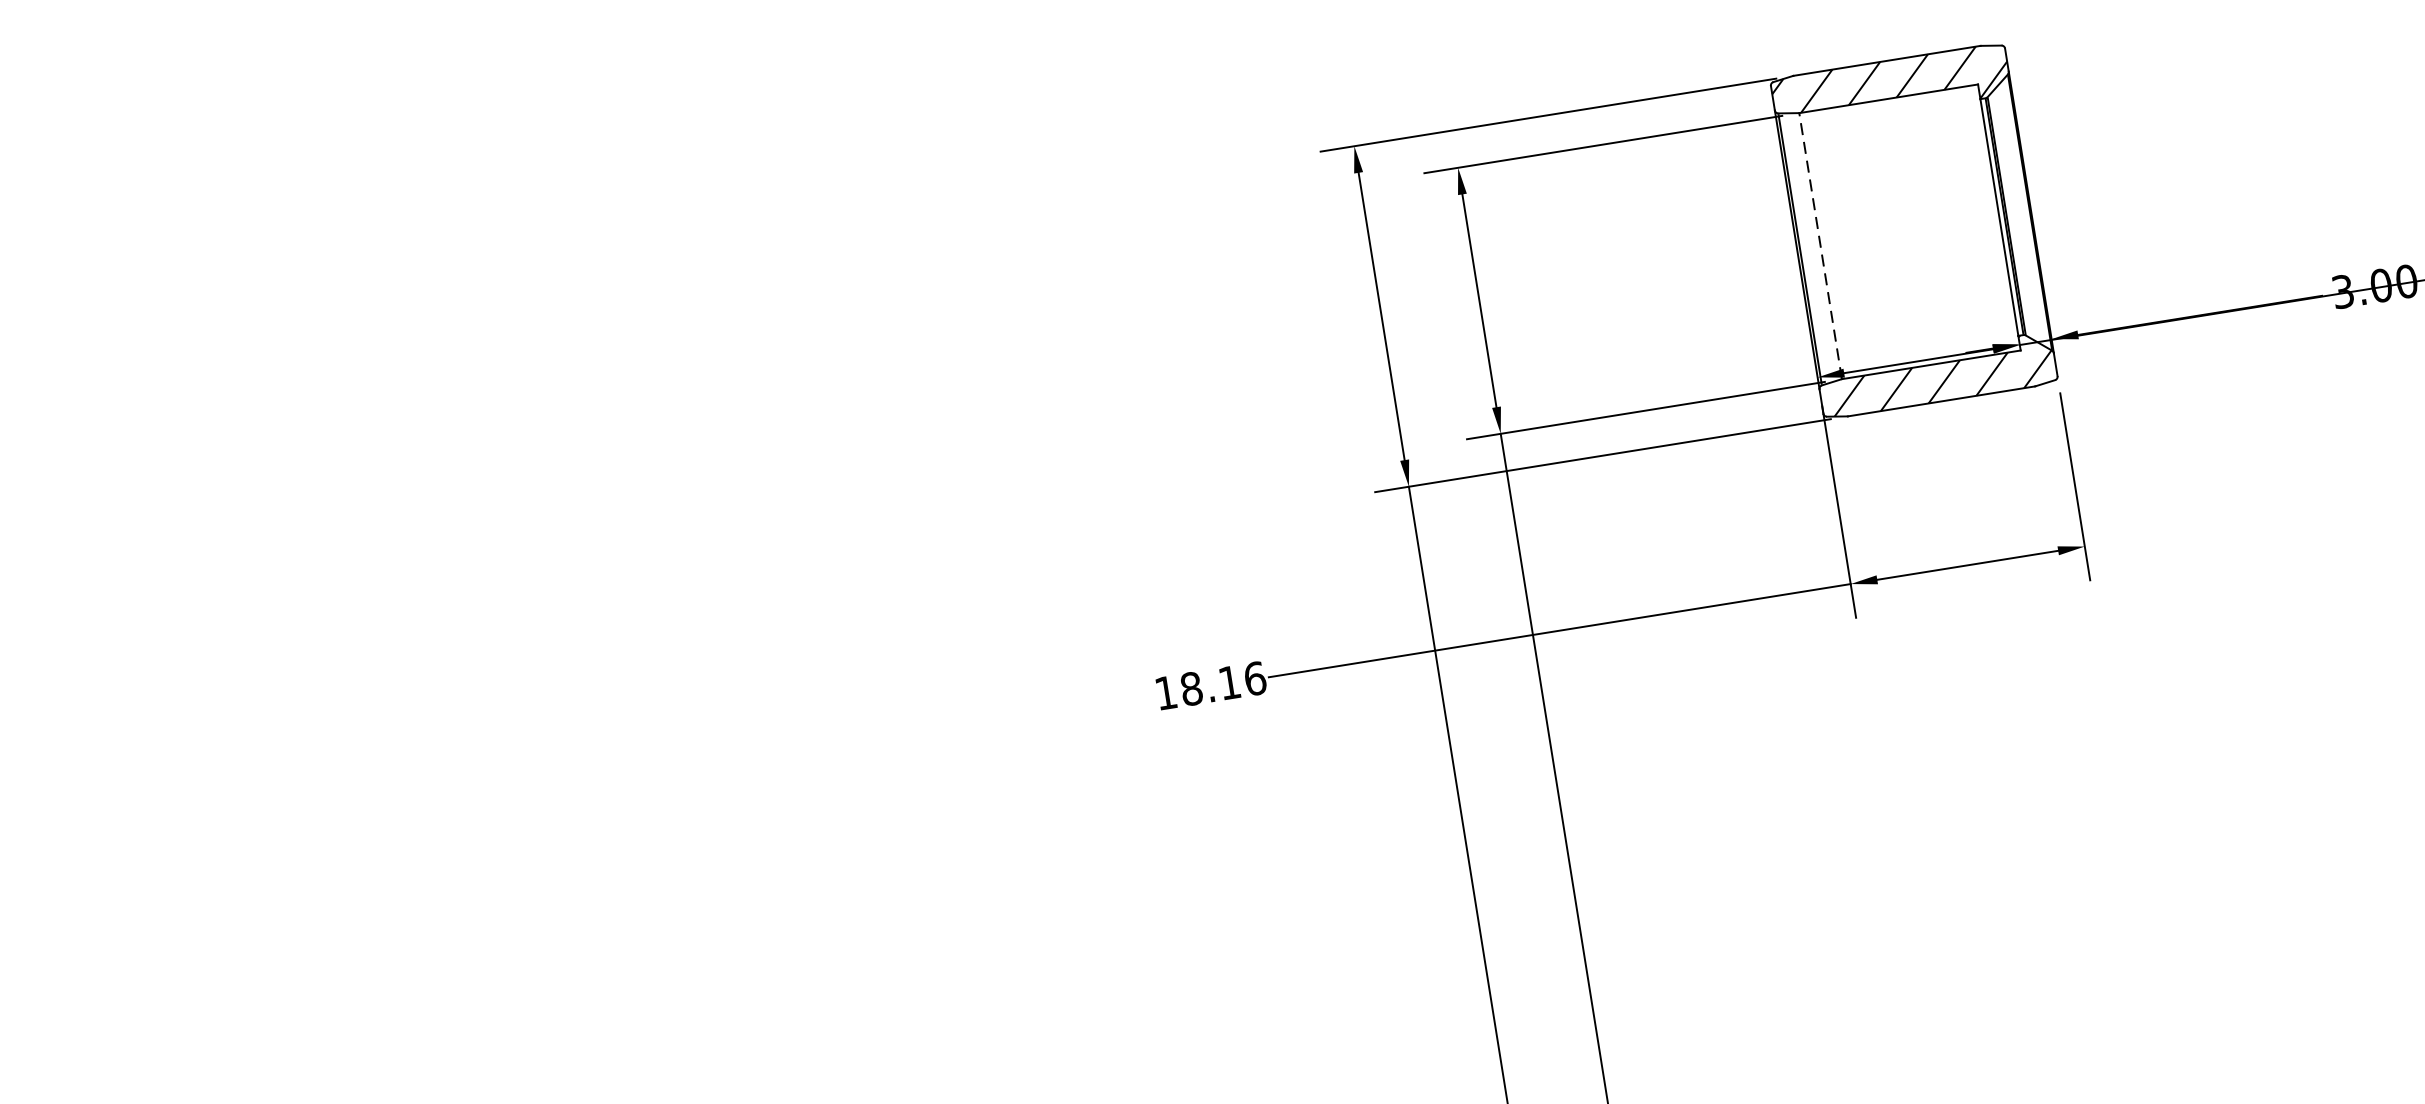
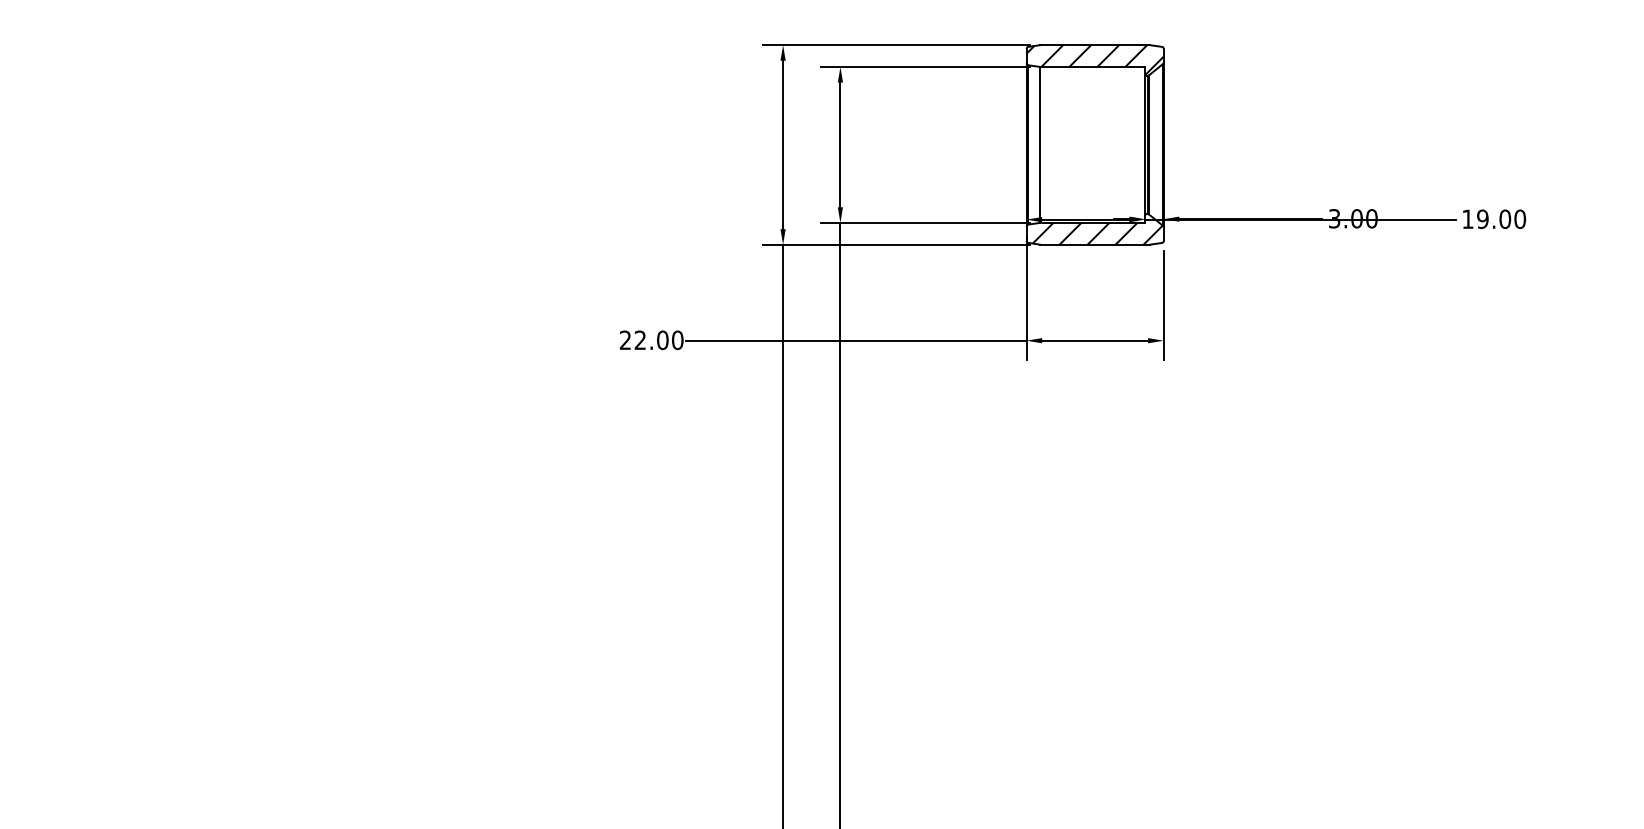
line: (1820, 245) -> (1040, 144), dashed -> solid
text: (1210, 686) -> (651, 340), 18.16 -> 22.00

